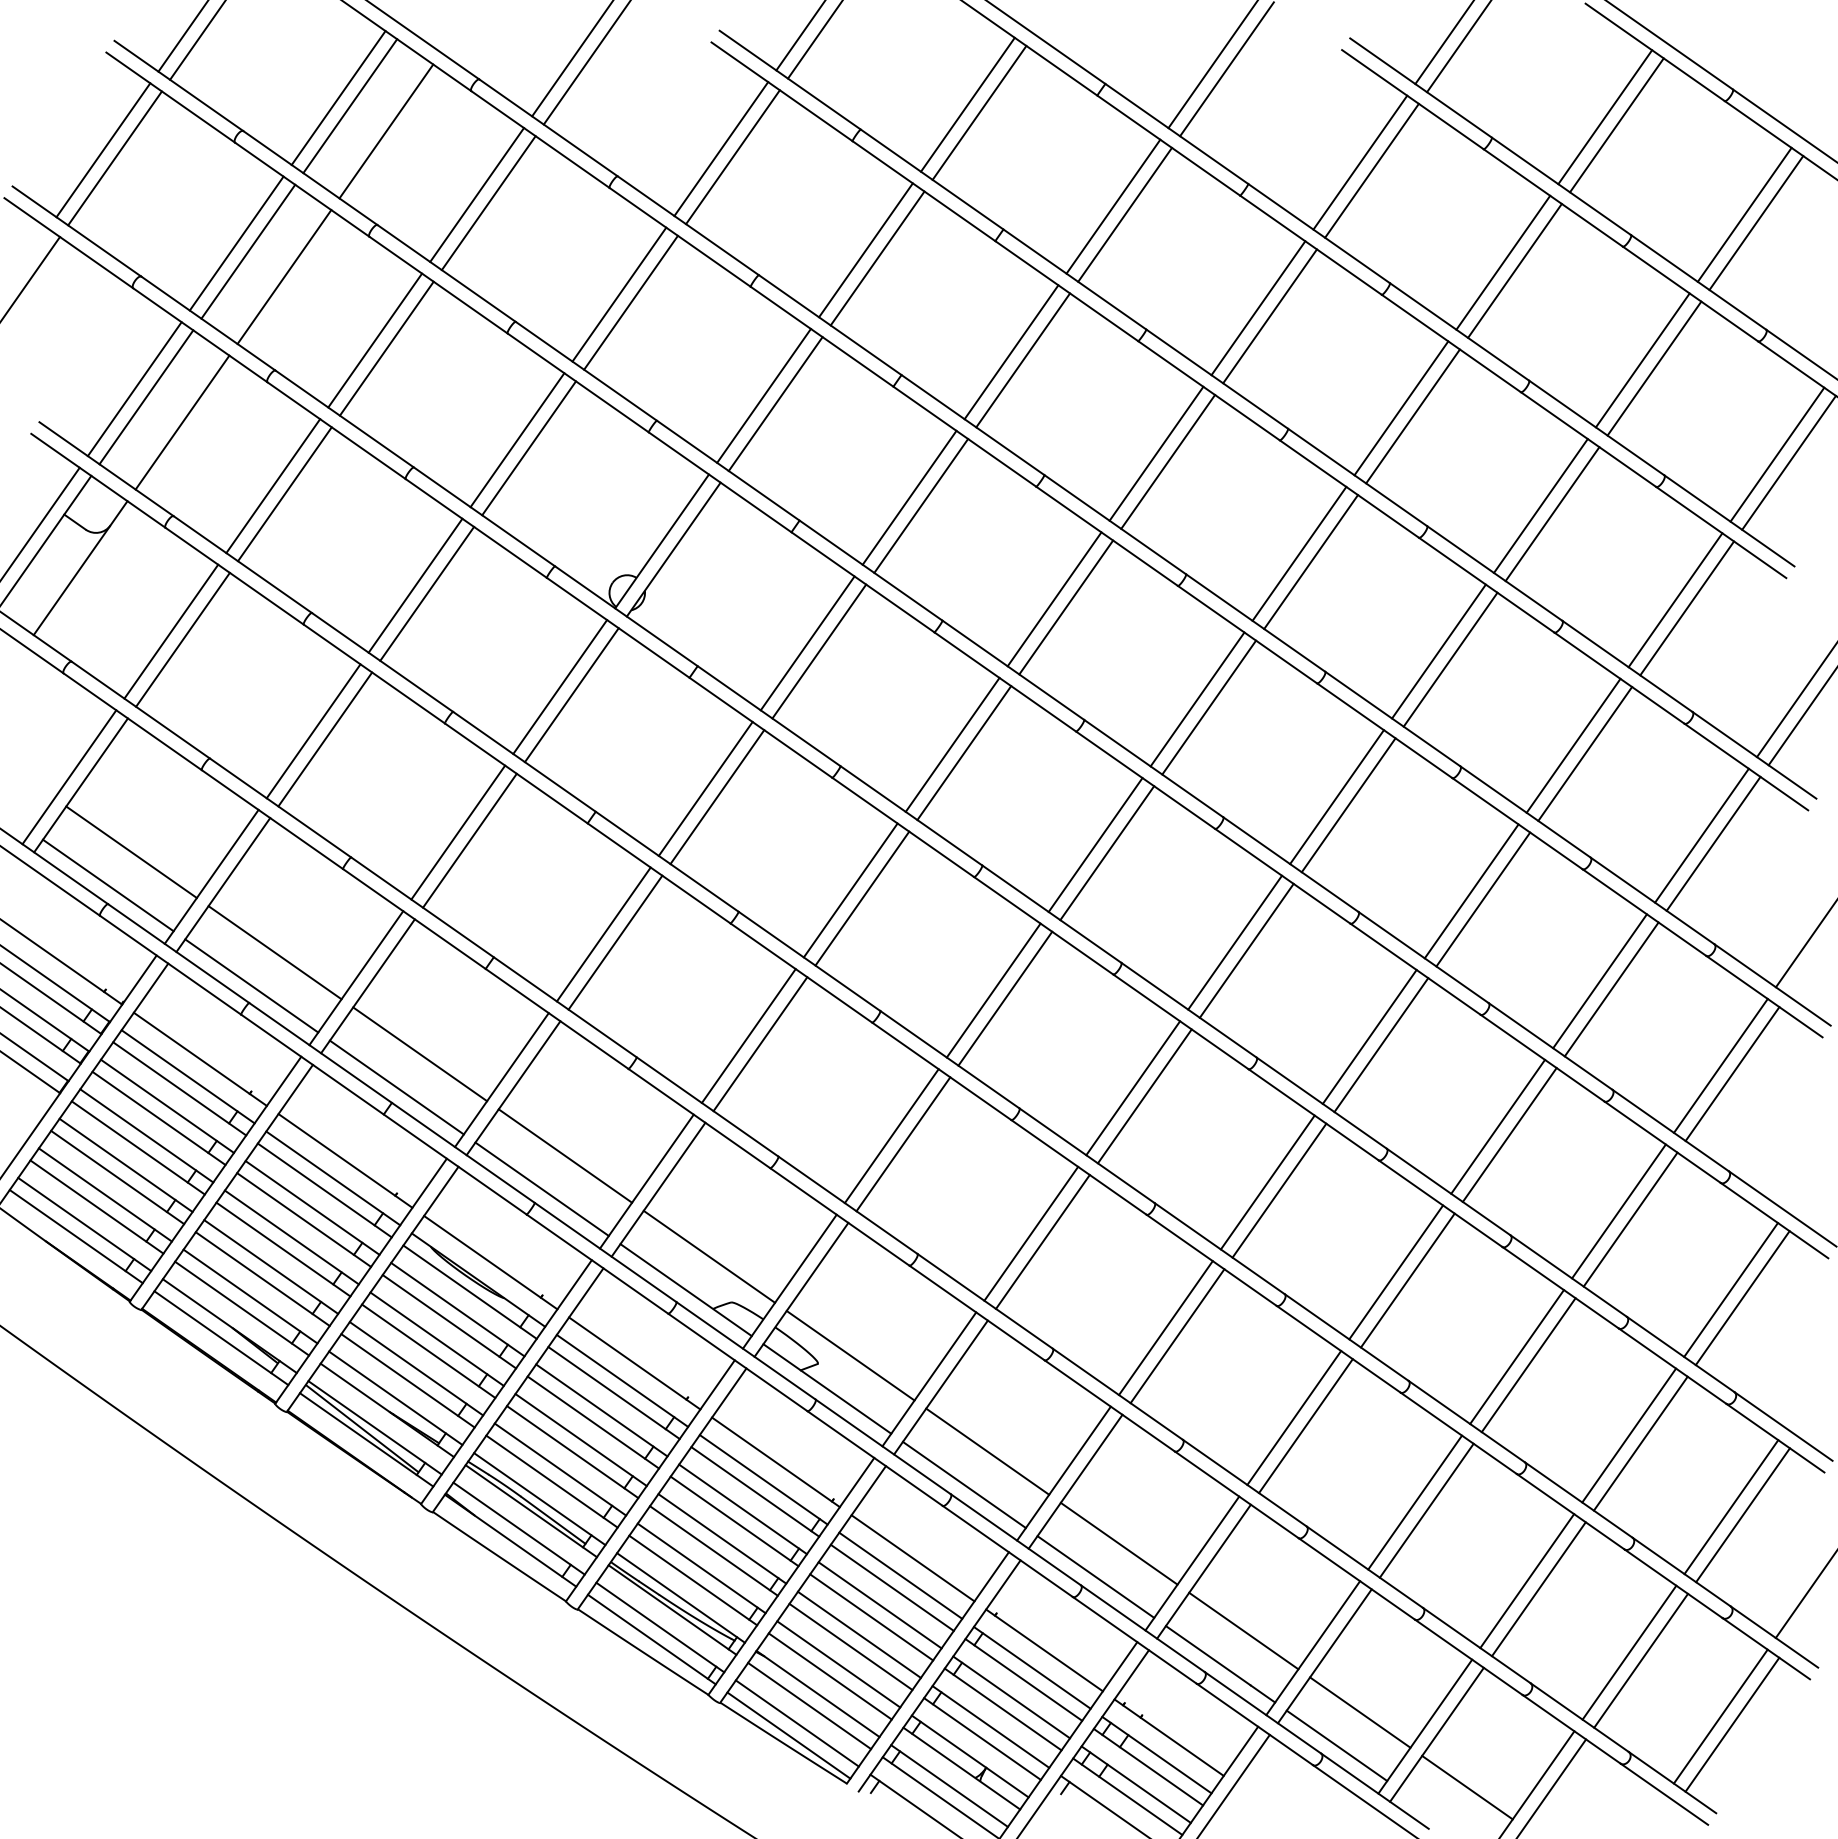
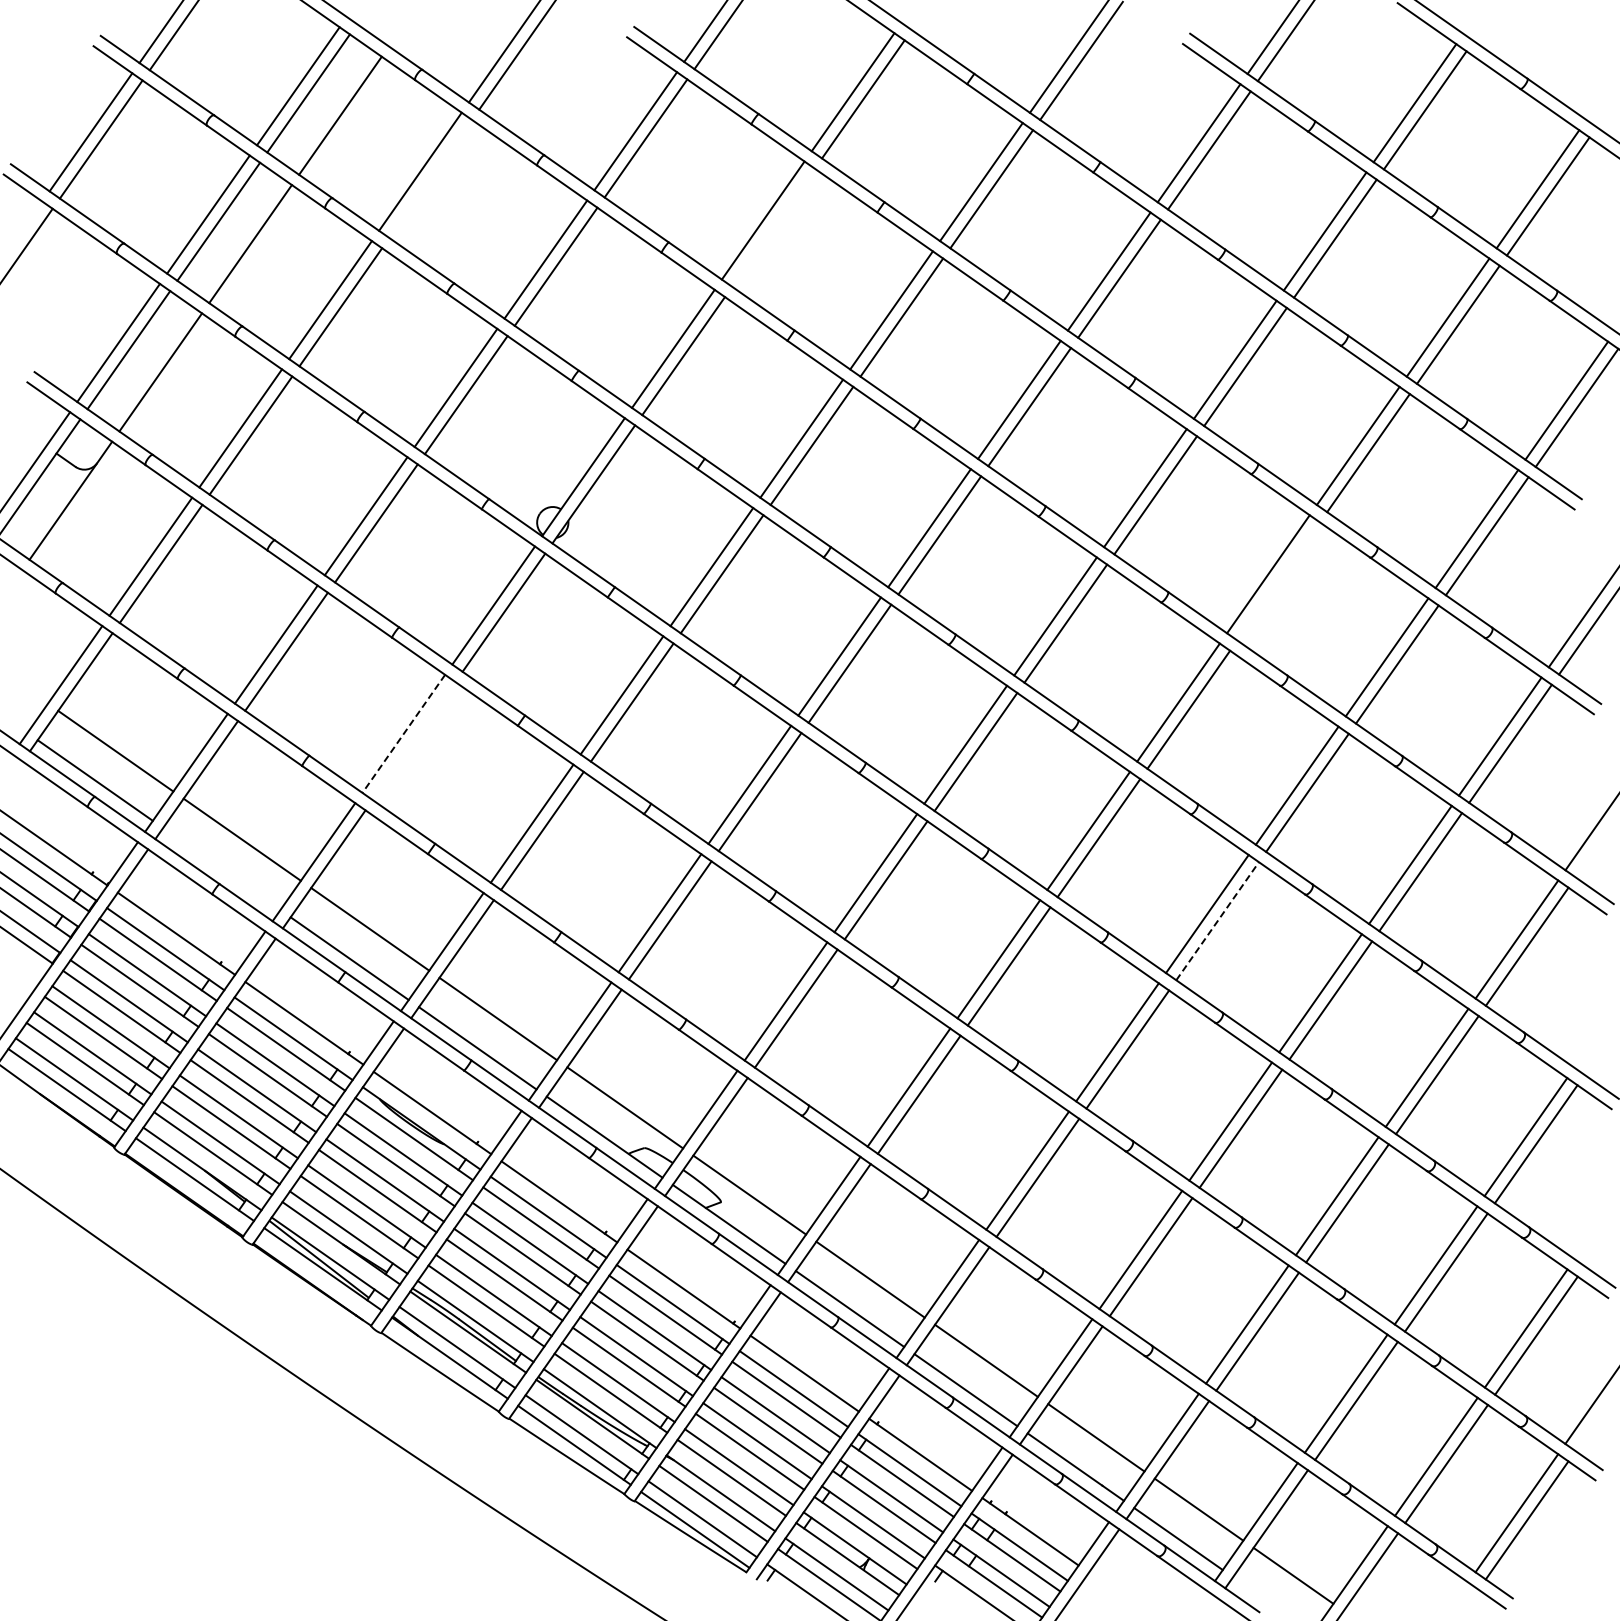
line: (488, 202) -> (430, 178), removed
line: (877, 258) -> (773, 227), removed
line: (1450, 659) -> (1278, 581), removed
line: (457, 833) -> (403, 734), solid -> dashed
line: (469, 841) -> (413, 741), removed
line: (251, 986) -> (221, 869), removed
line: (1381, 1044) -> (1217, 920), solid -> dashed

